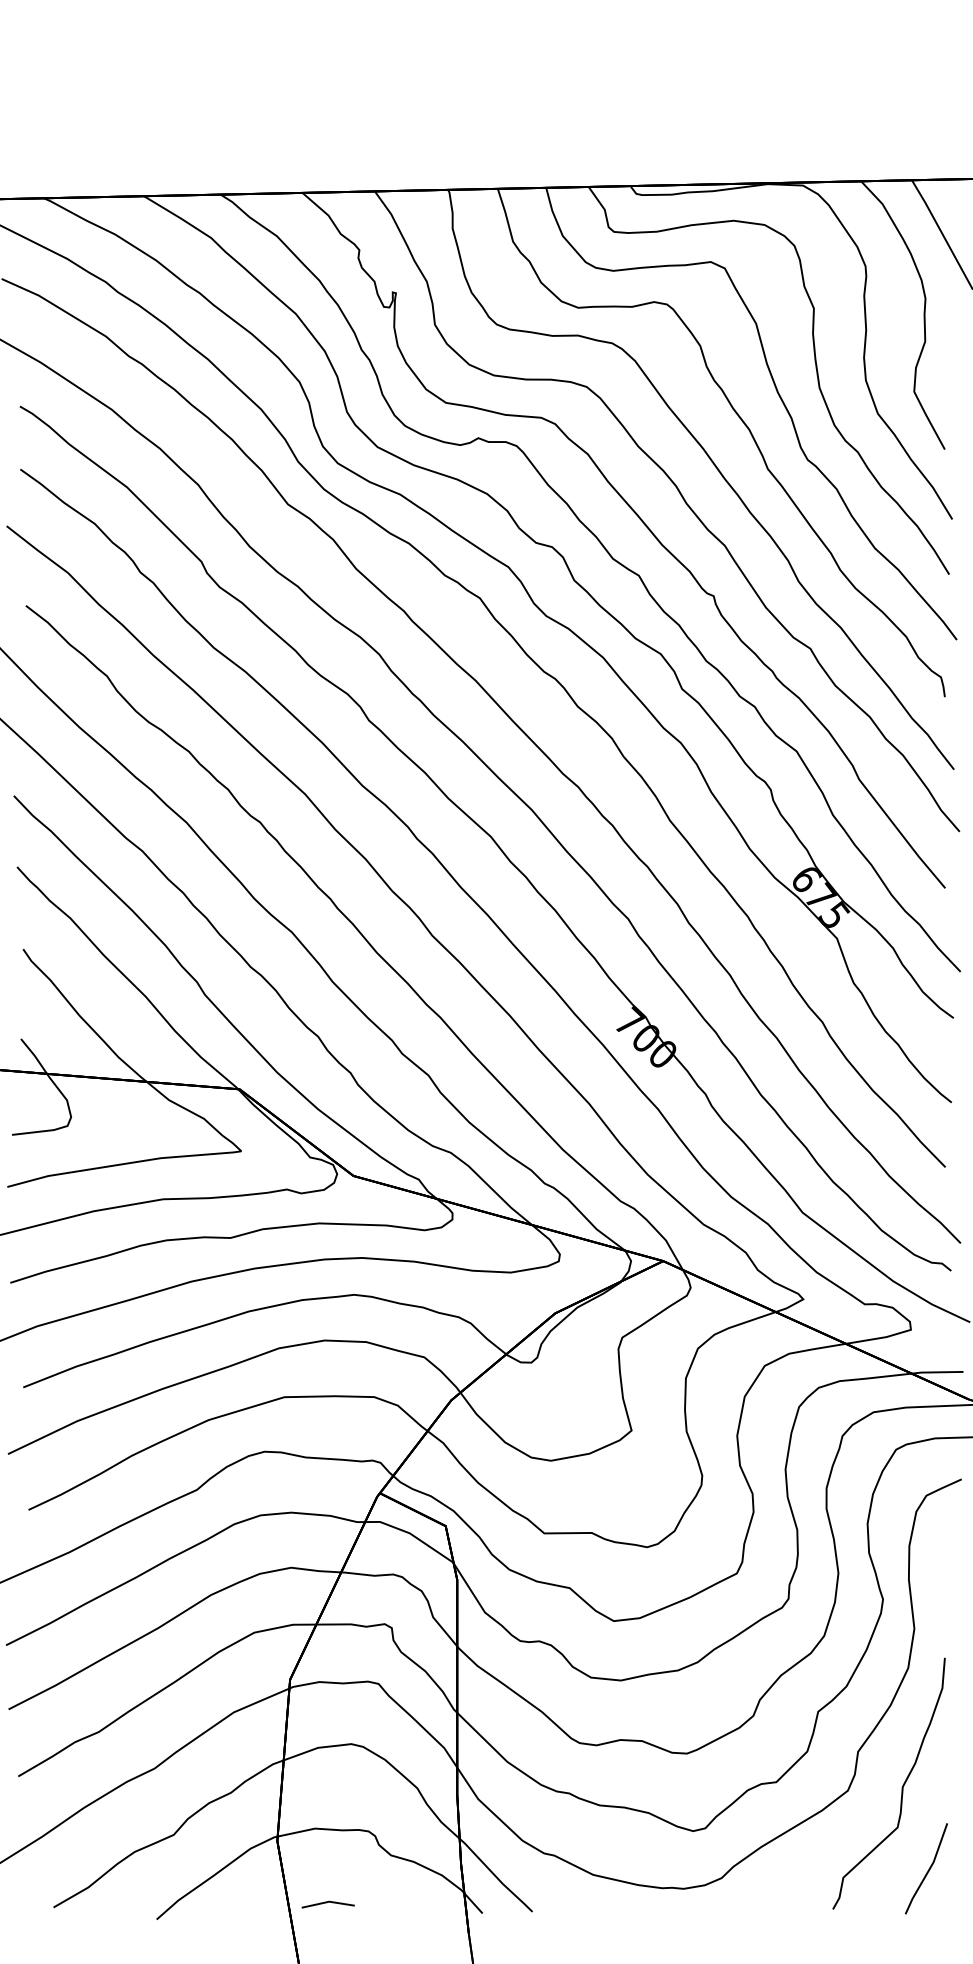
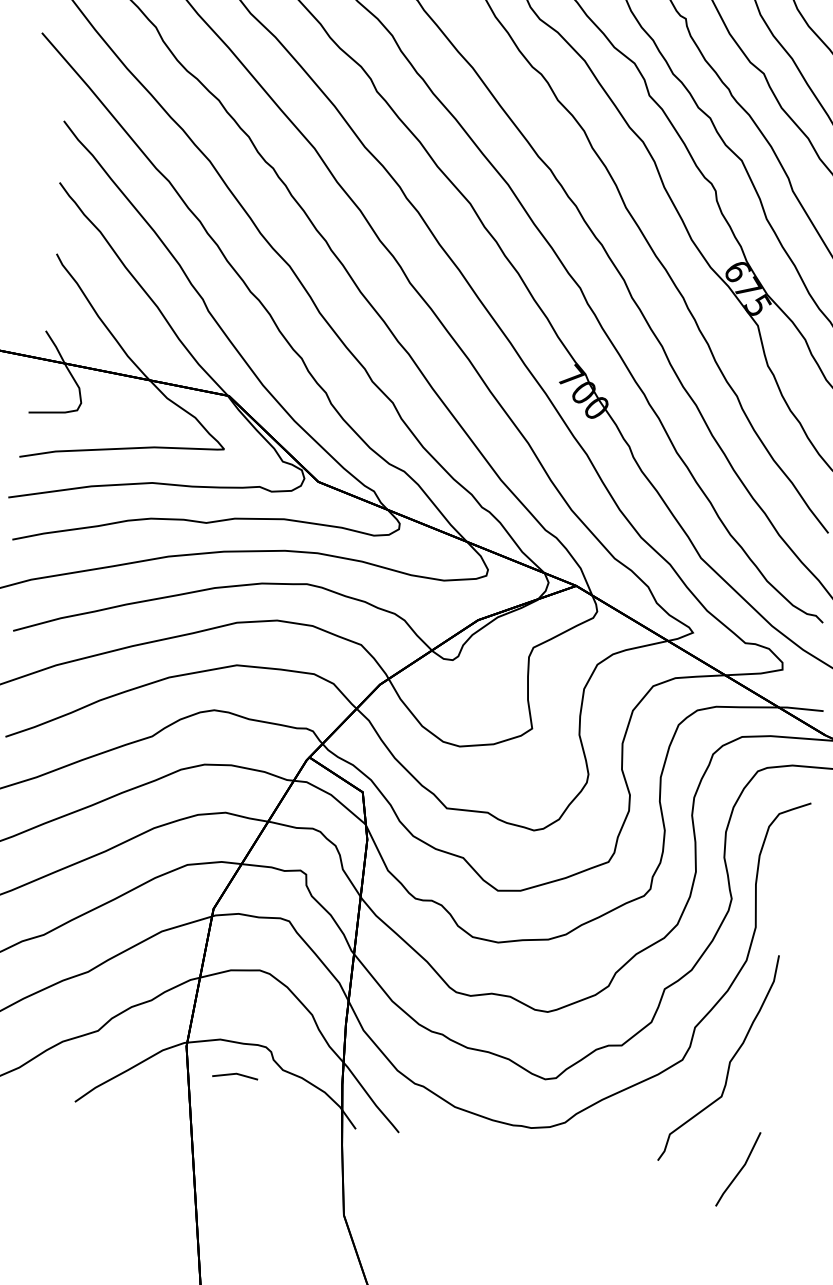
line: (927, 1870) -> (739, 1170), moved
line: (326, 1903) -> (233, 1075), moved

